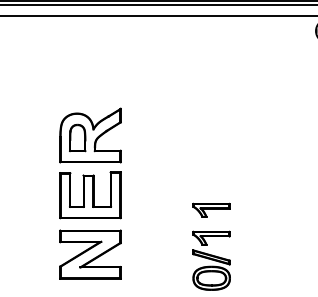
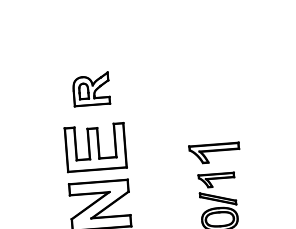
part: (90, 135) -> (91, 89), size x0.6
part: (211, 209) -> (214, 152), size x1.4

